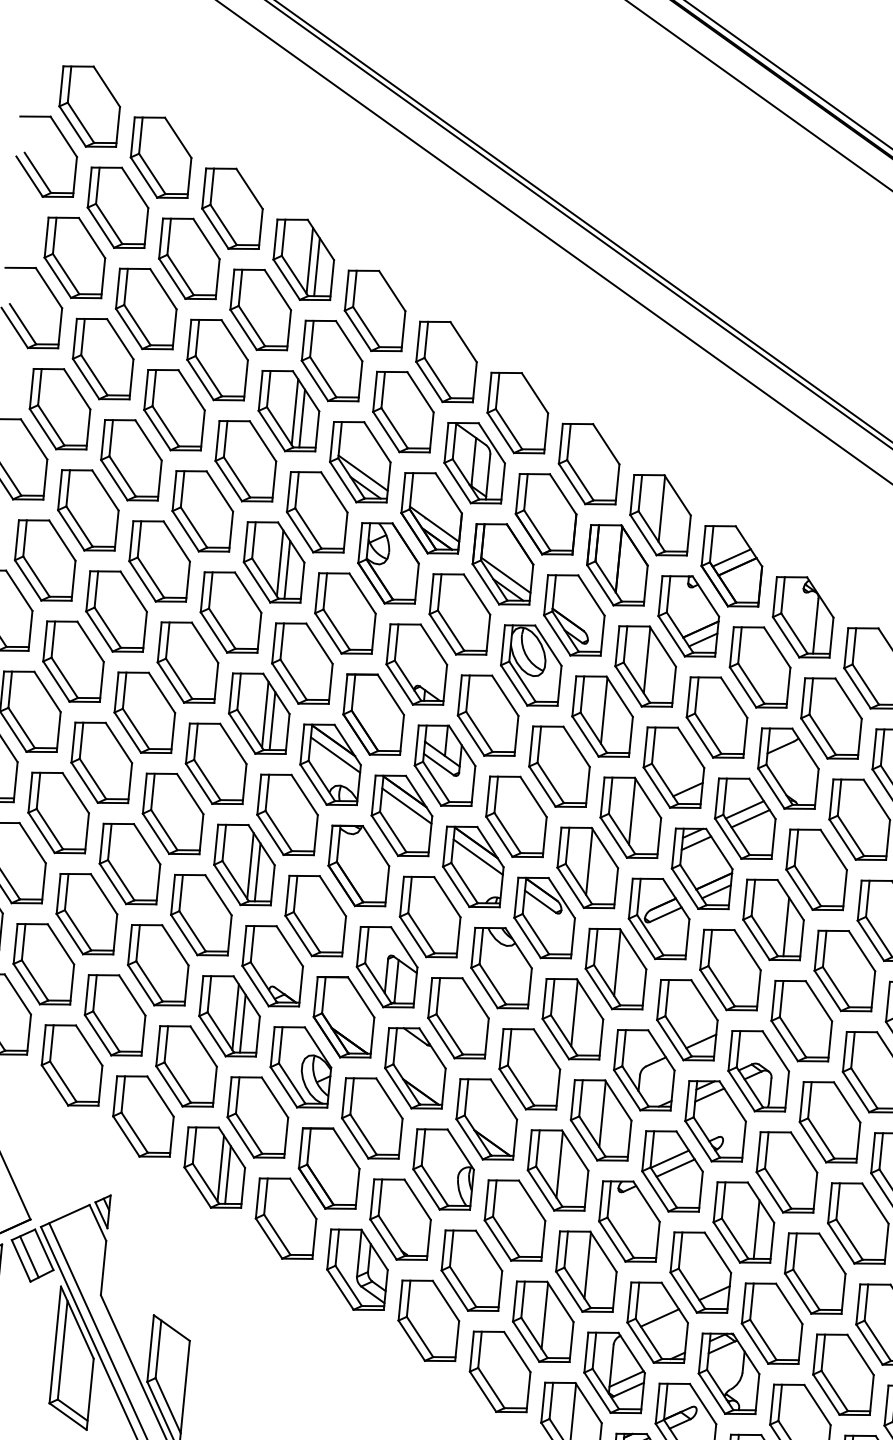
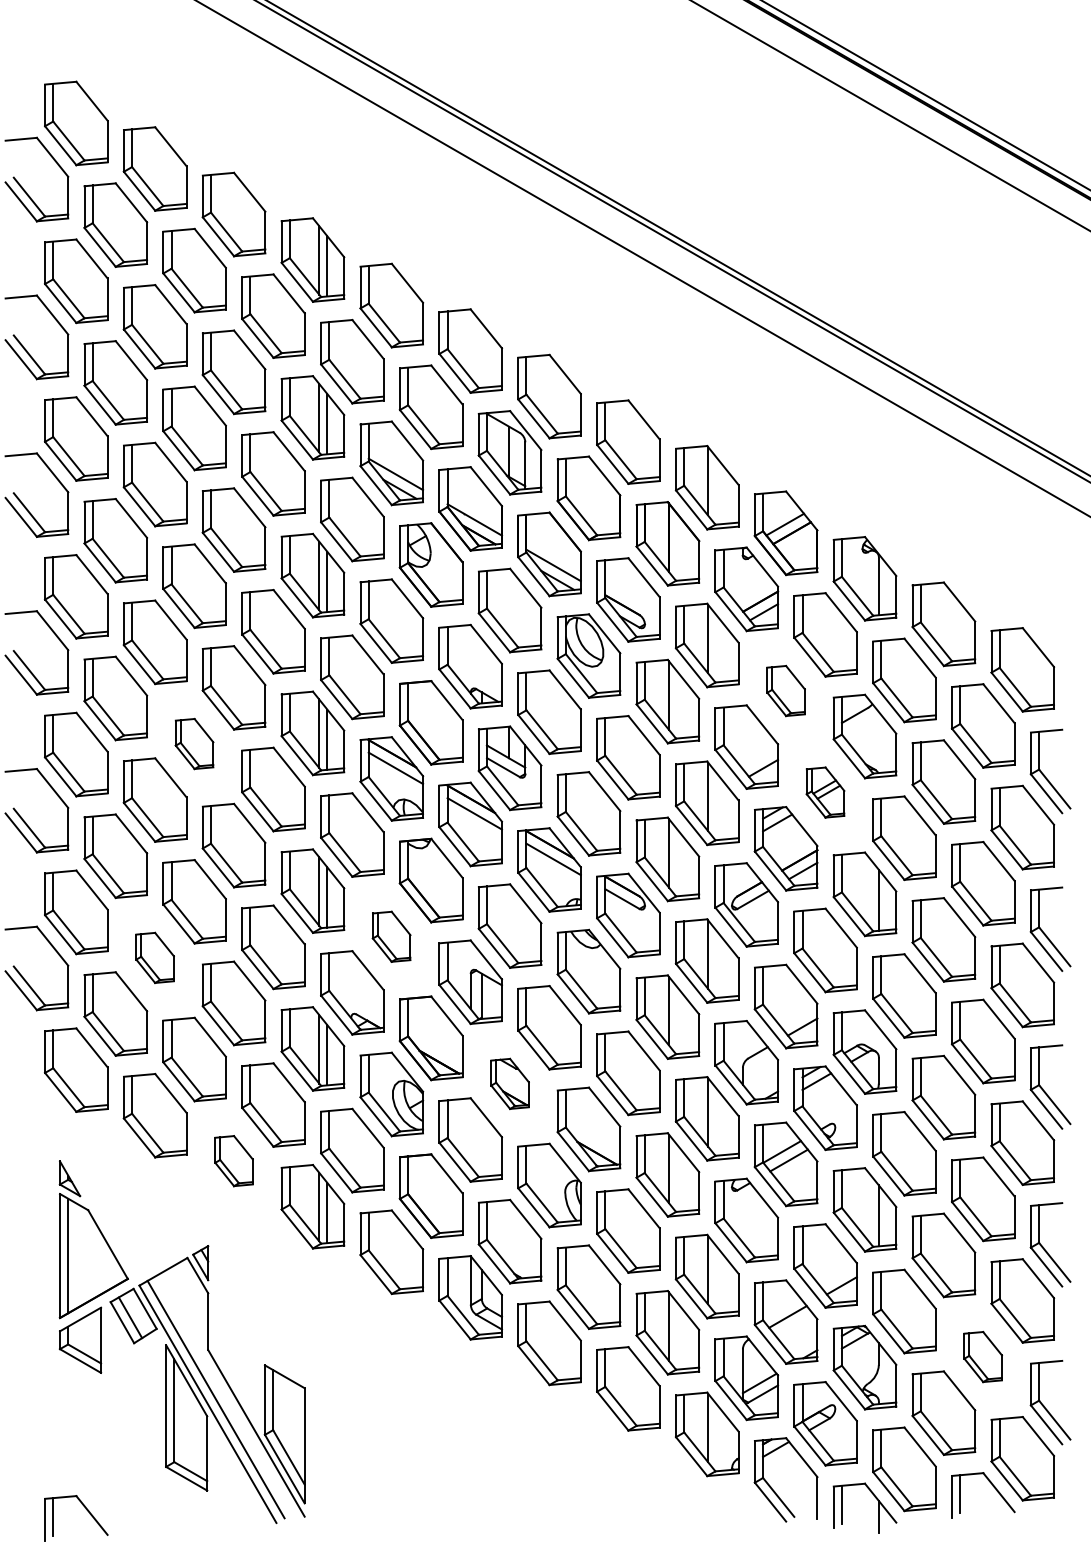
part: (144, 712) -> (194, 743), size x0.6
part: (716, 717) -> (785, 690), size x0.6
part: (745, 818) -> (825, 792), size x0.6
part: (86, 913) -> (154, 957), size x0.6
part: (315, 915) -> (391, 936), size x0.6
part: (414, 1067) -> (509, 1083), size x0.6
part: (142, 1115) -> (233, 1160), size x0.6
part: (842, 1374) -> (982, 1356), size x0.6

